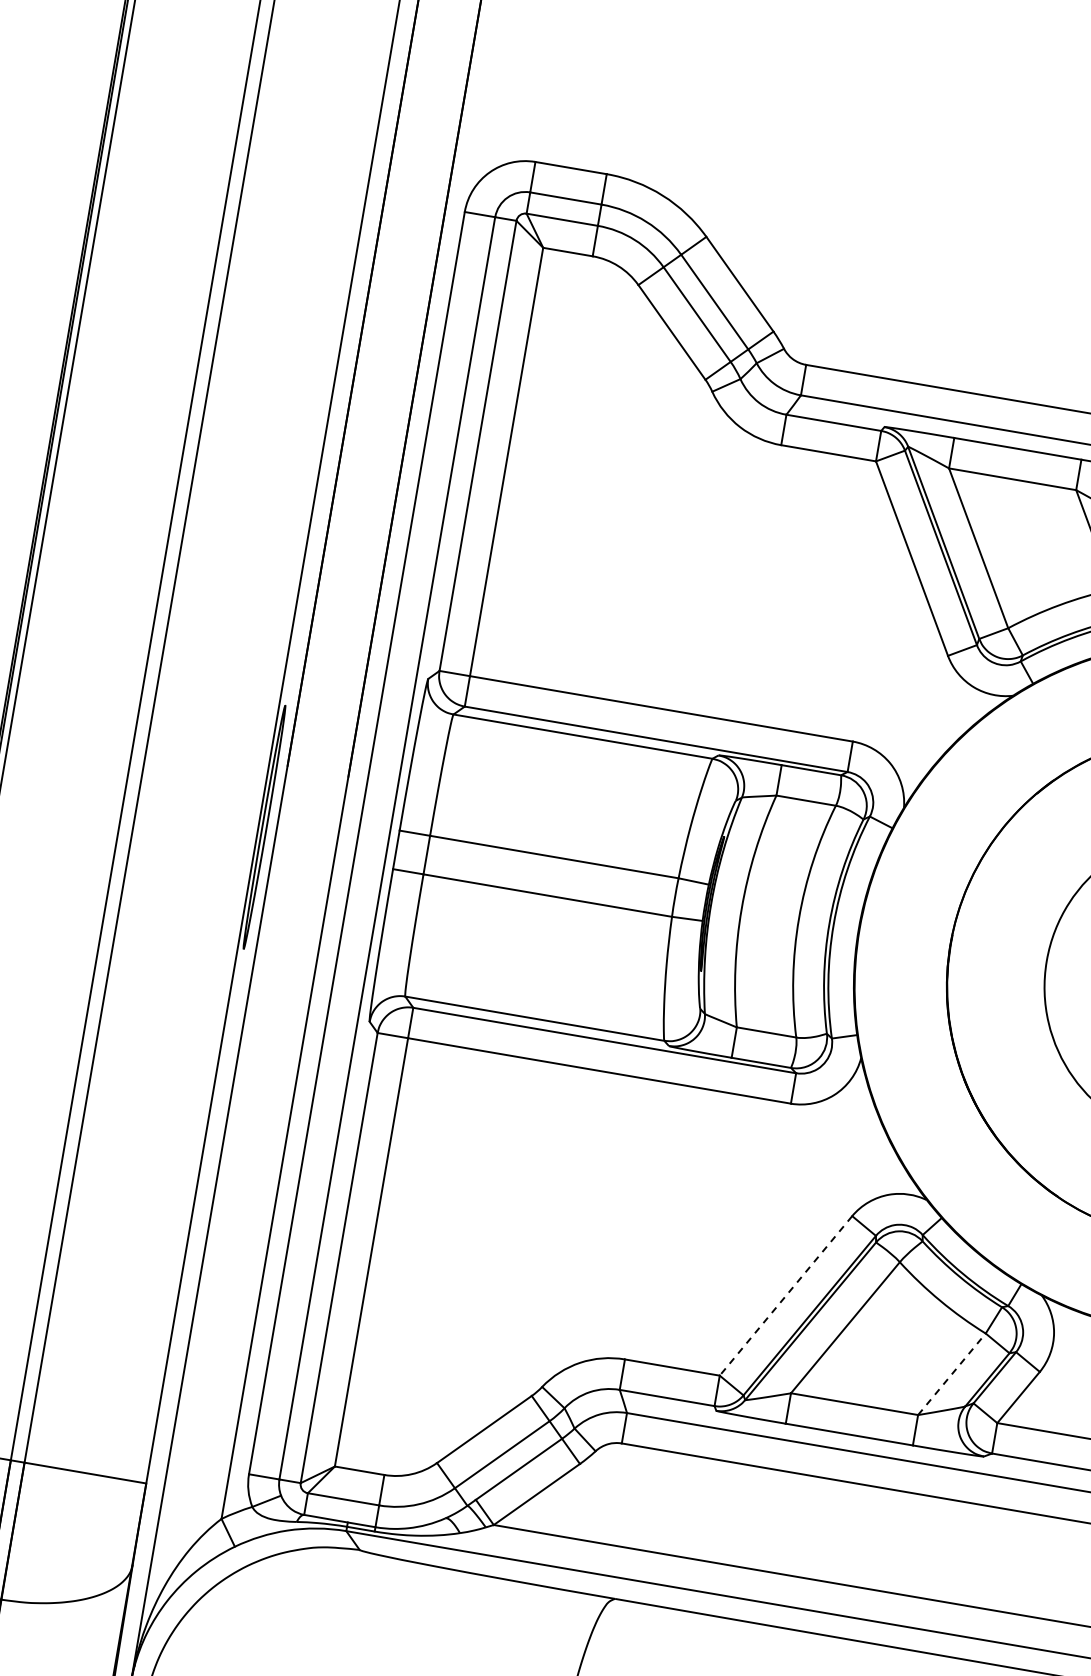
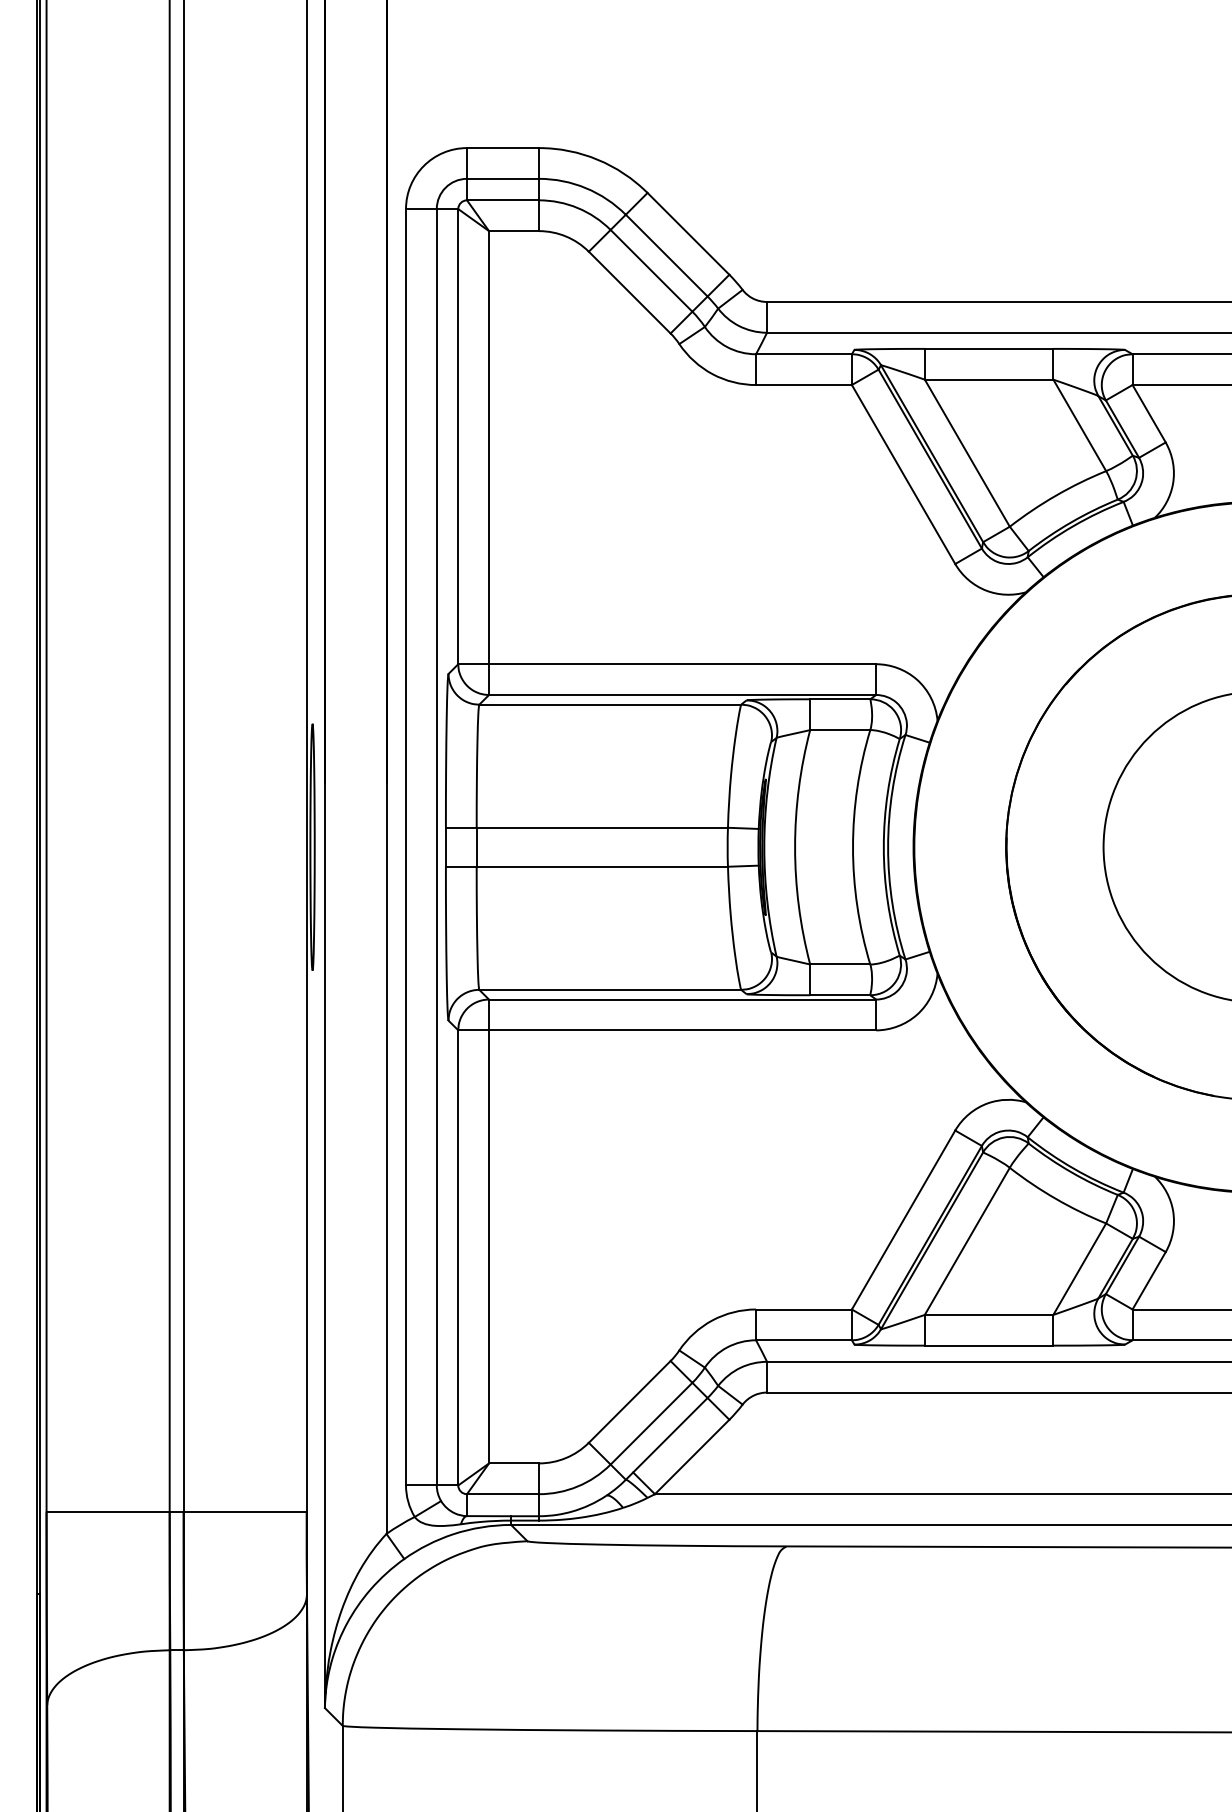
line: (785, 1296) -> (903, 1220), dashed -> solid
line: (951, 1374) -> (1079, 1269), dashed -> solid

